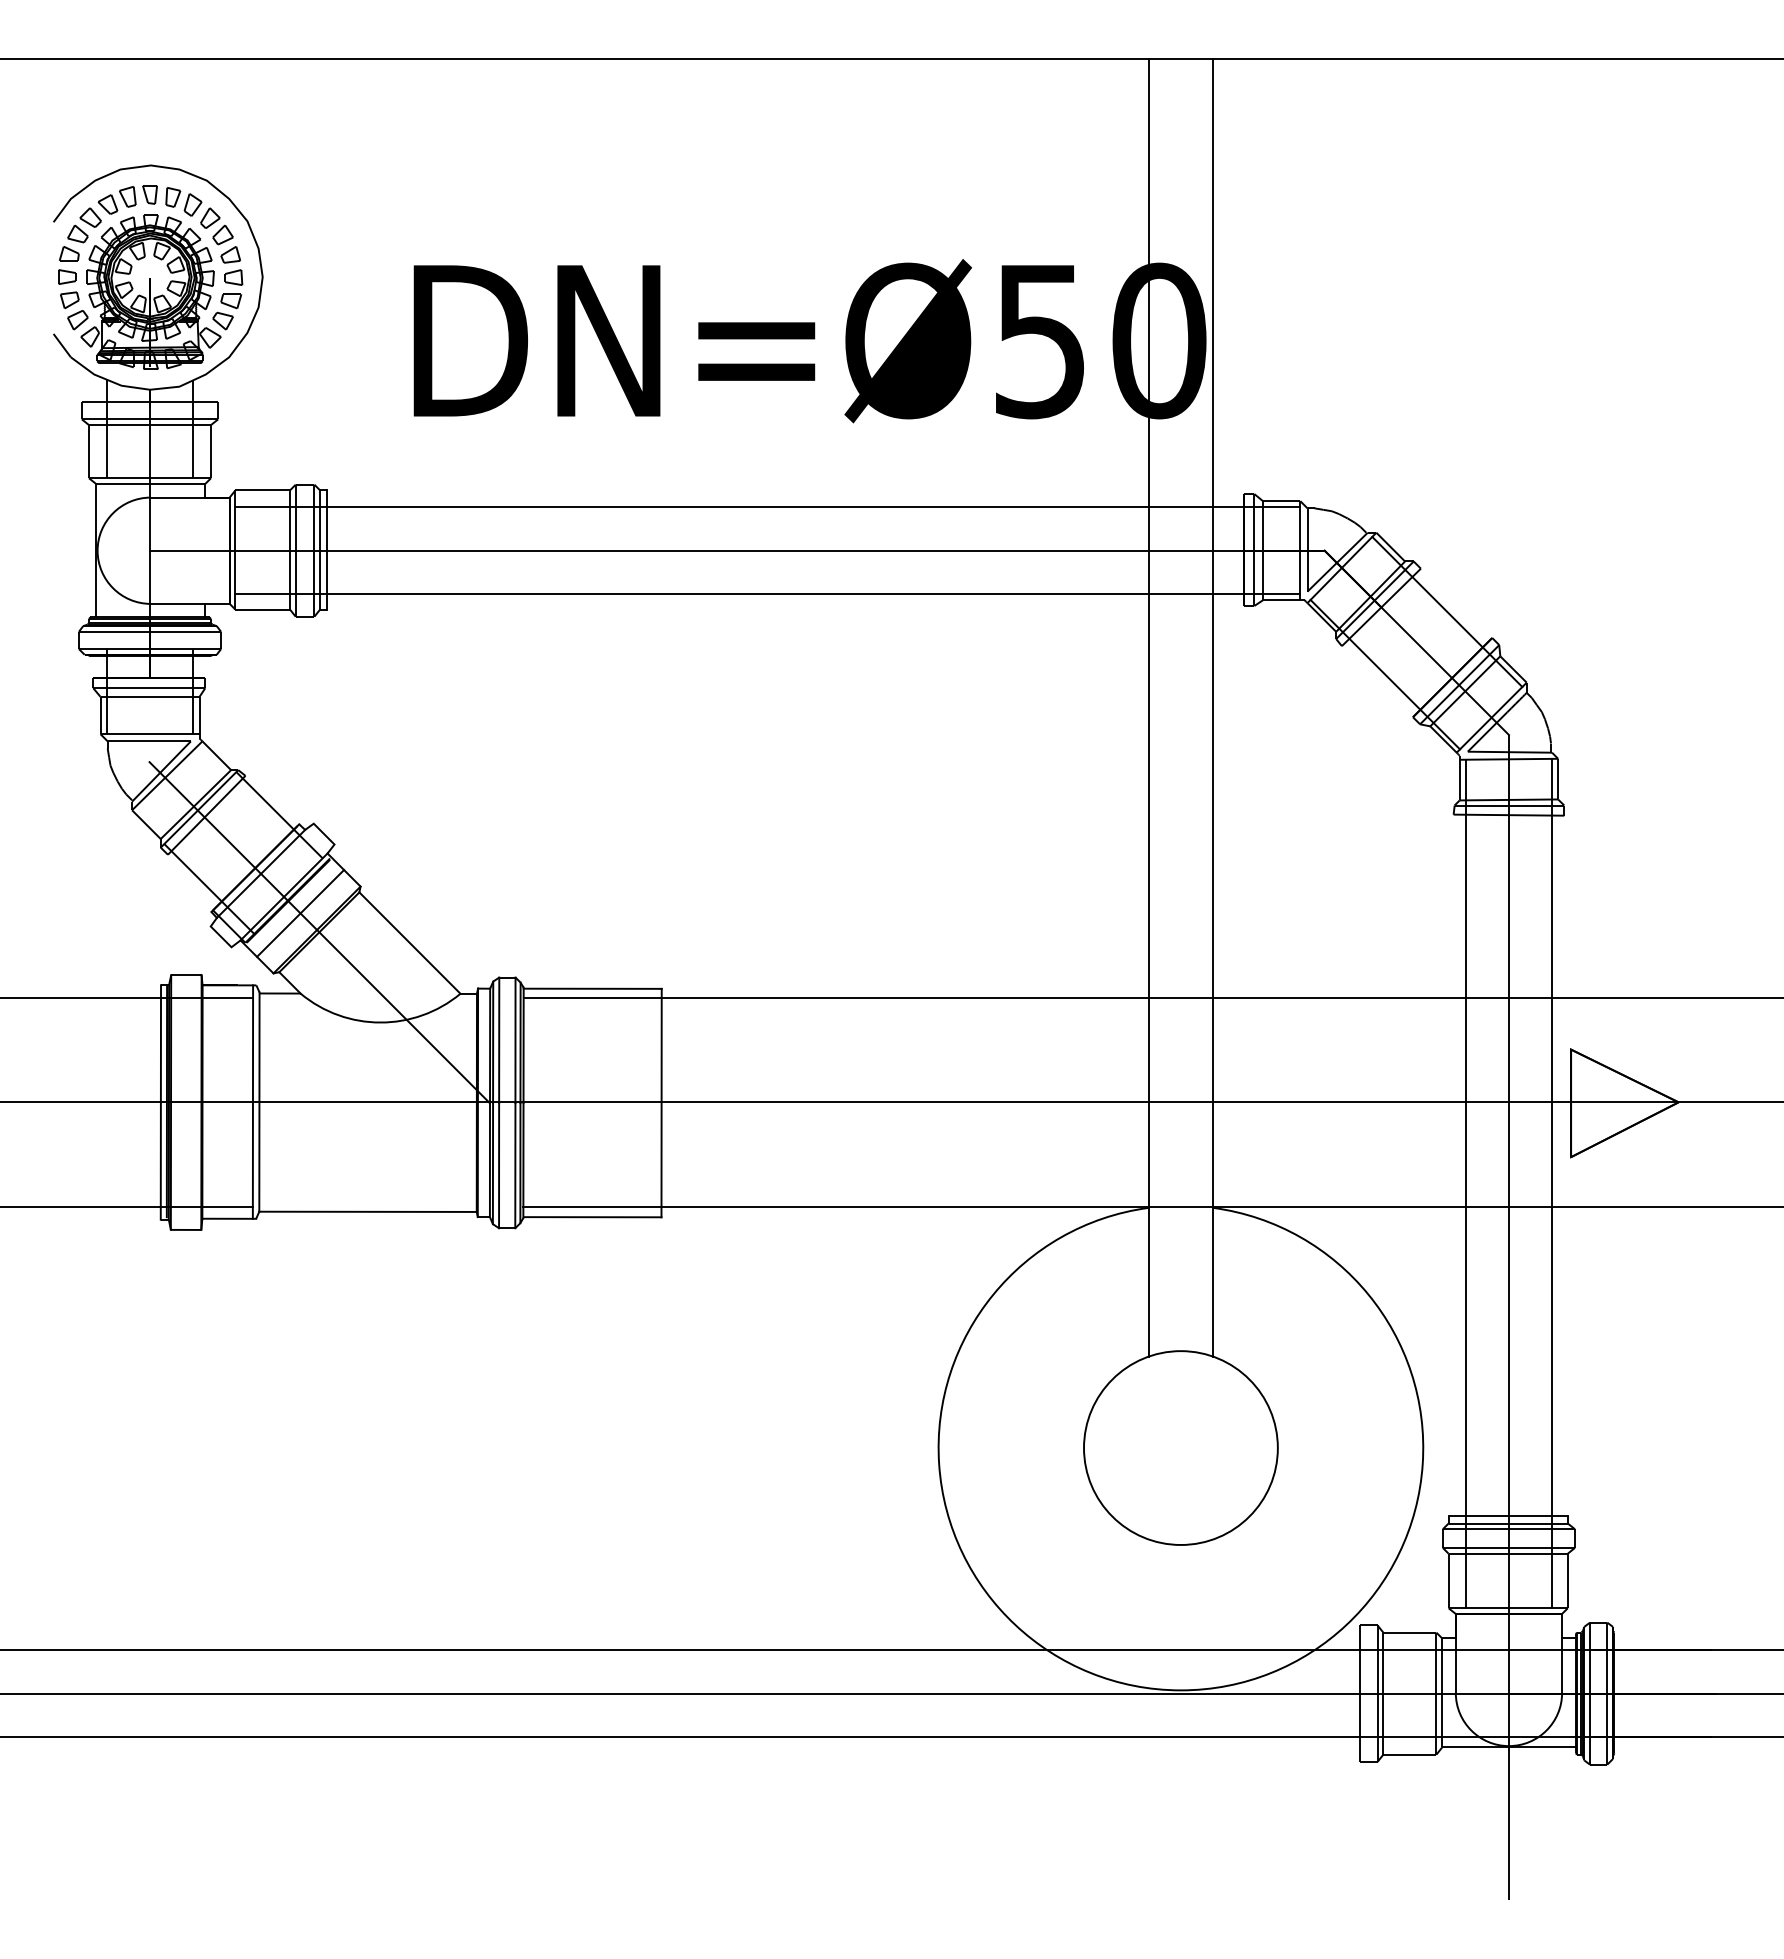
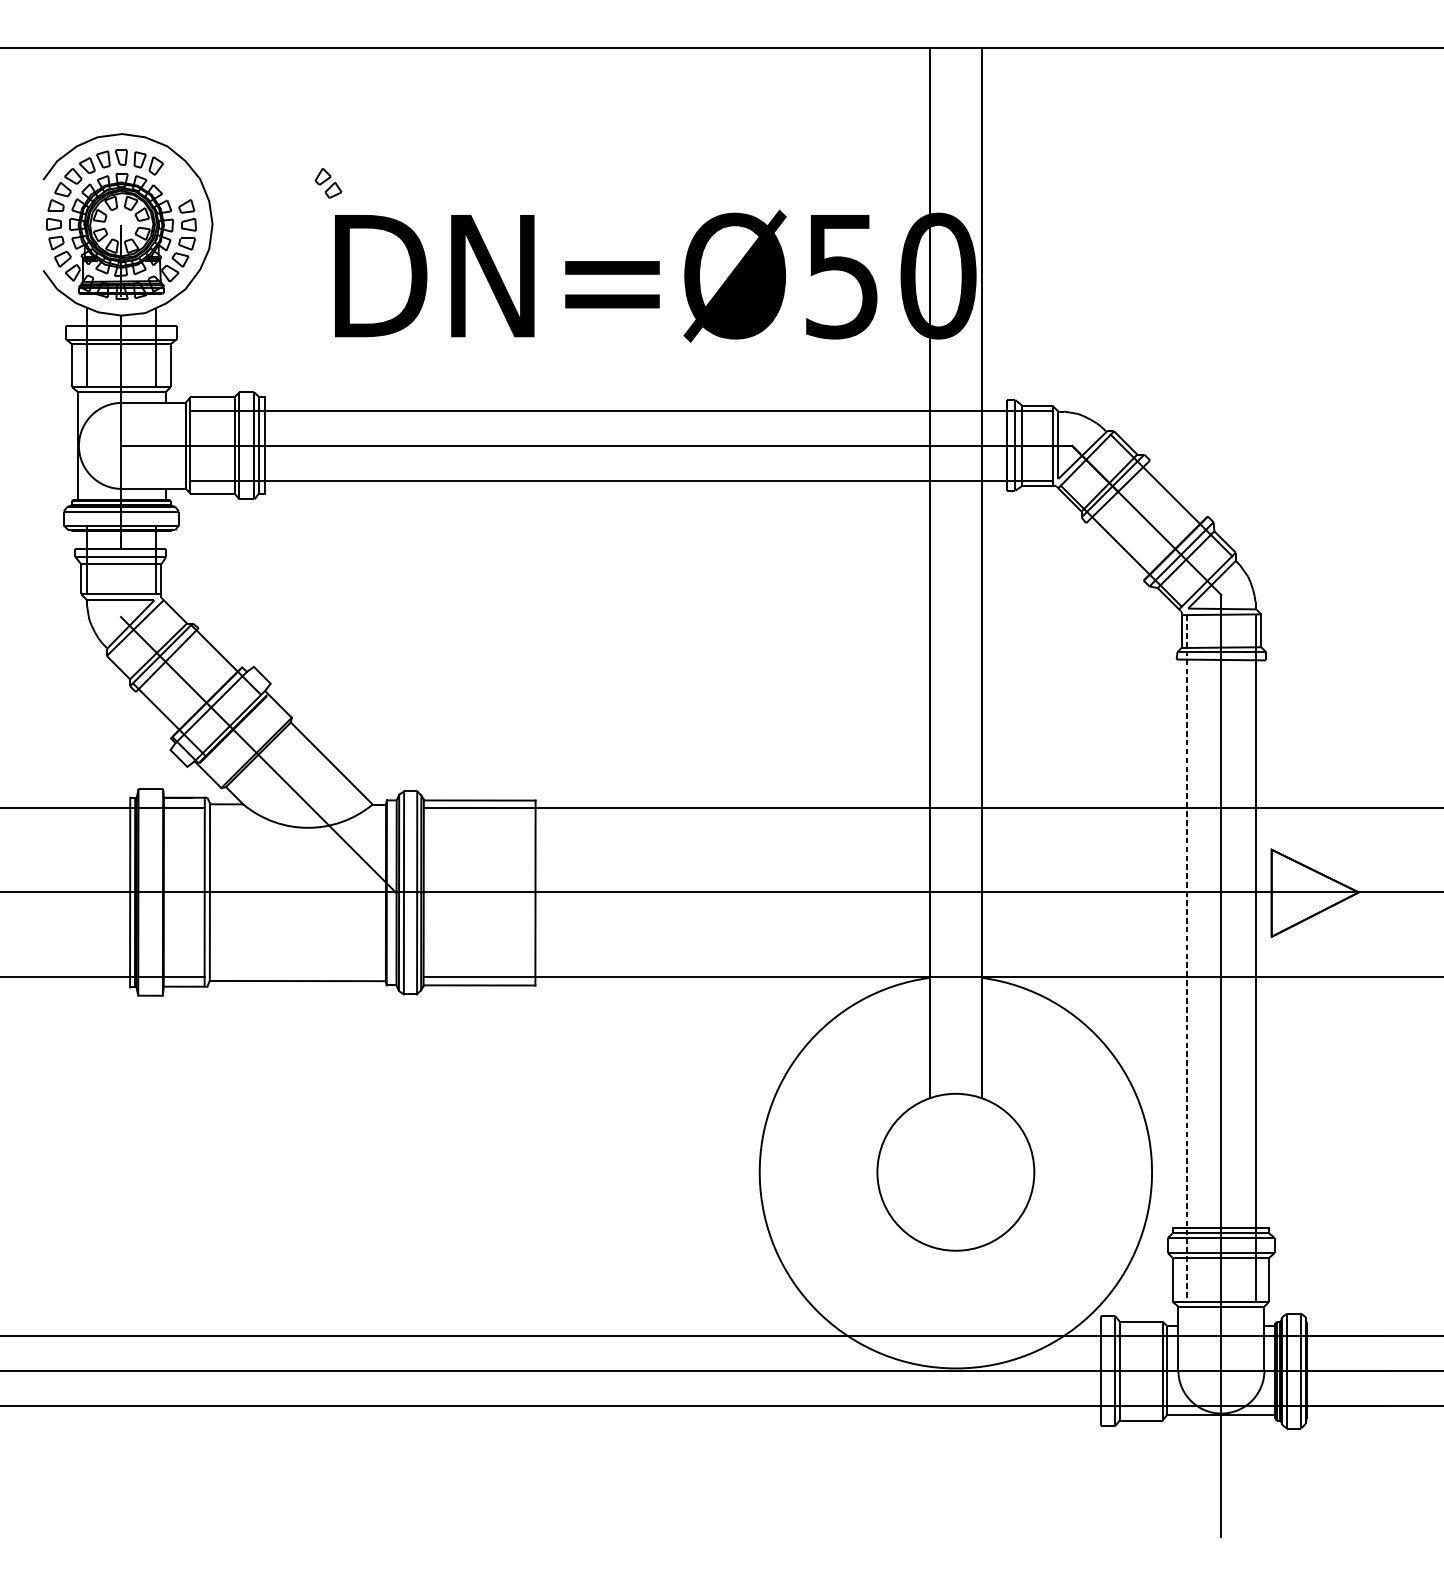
part: (216, 226) -> (328, 183), moved
line: (300, 913) -> (243, 739), removed
line: (1465, 1184) -> (1186, 958), solid -> dashed

